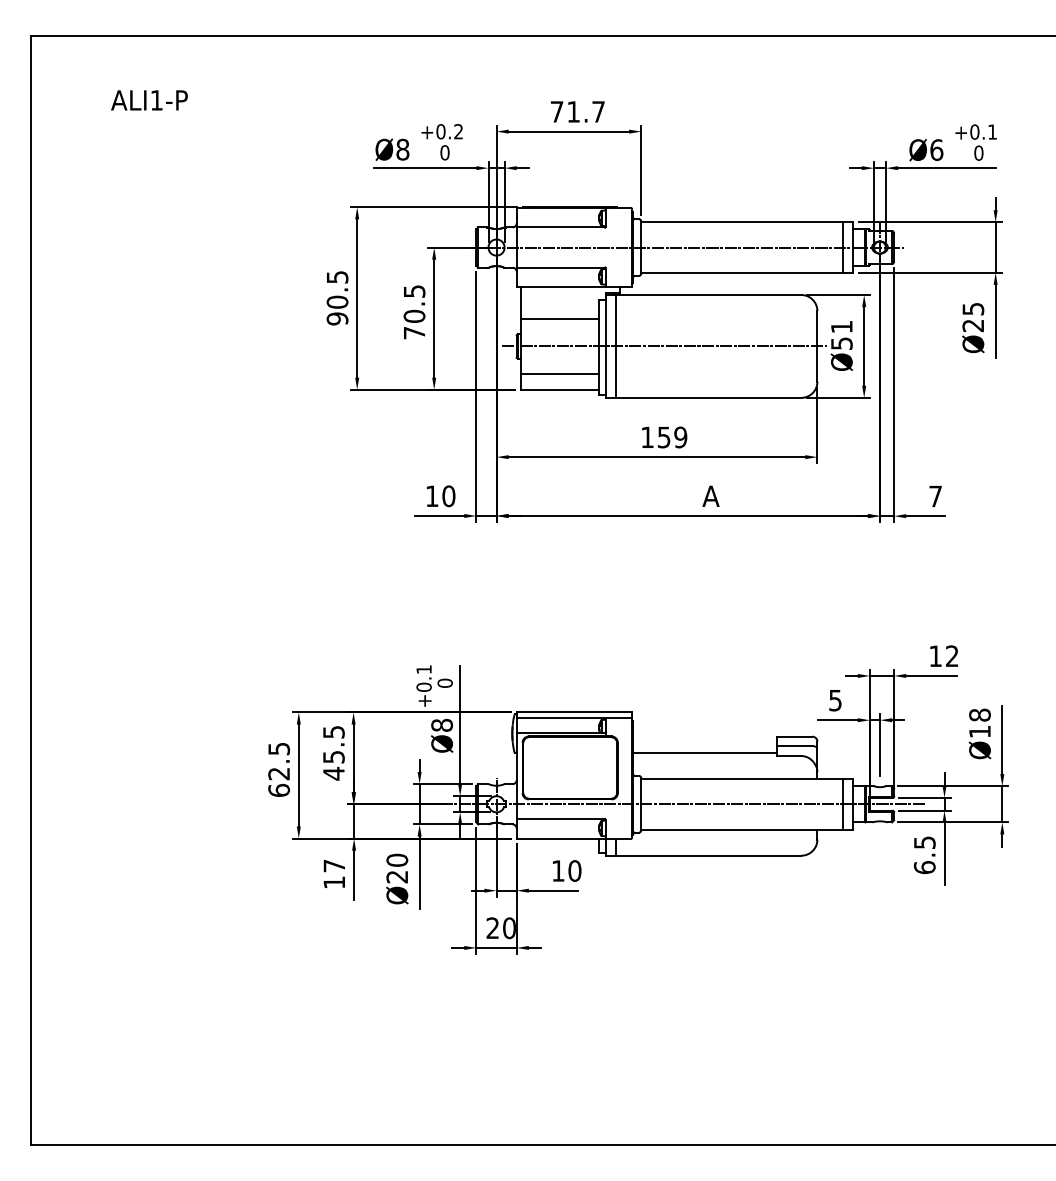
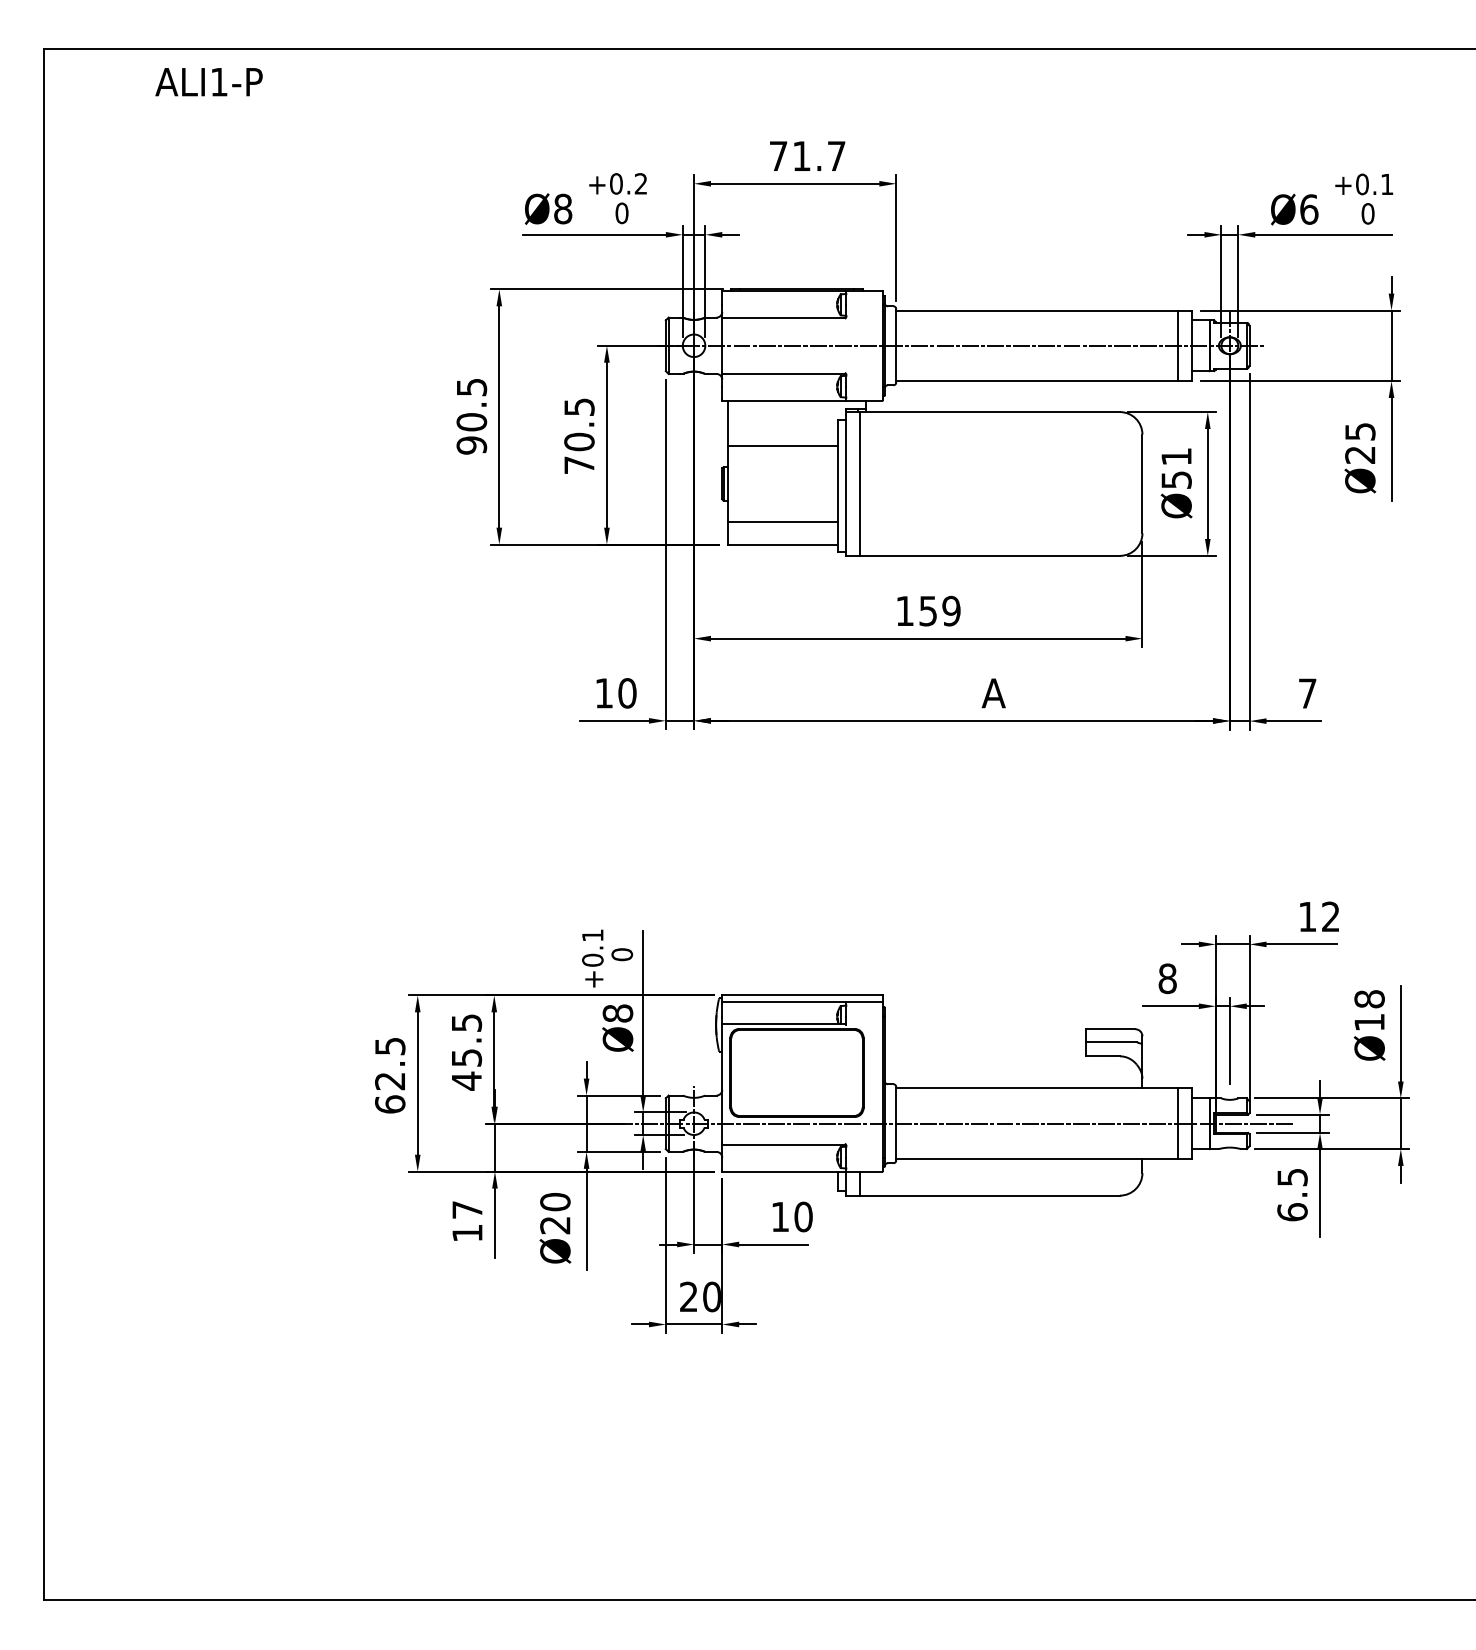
text: (149, 100) -> (208, 82), moved
line: (664, 346) -> (928, 483), removed
text: (835, 700) -> (1167, 978), 5 -> 8
line: (705, 752) -> (985, 1051), removed

